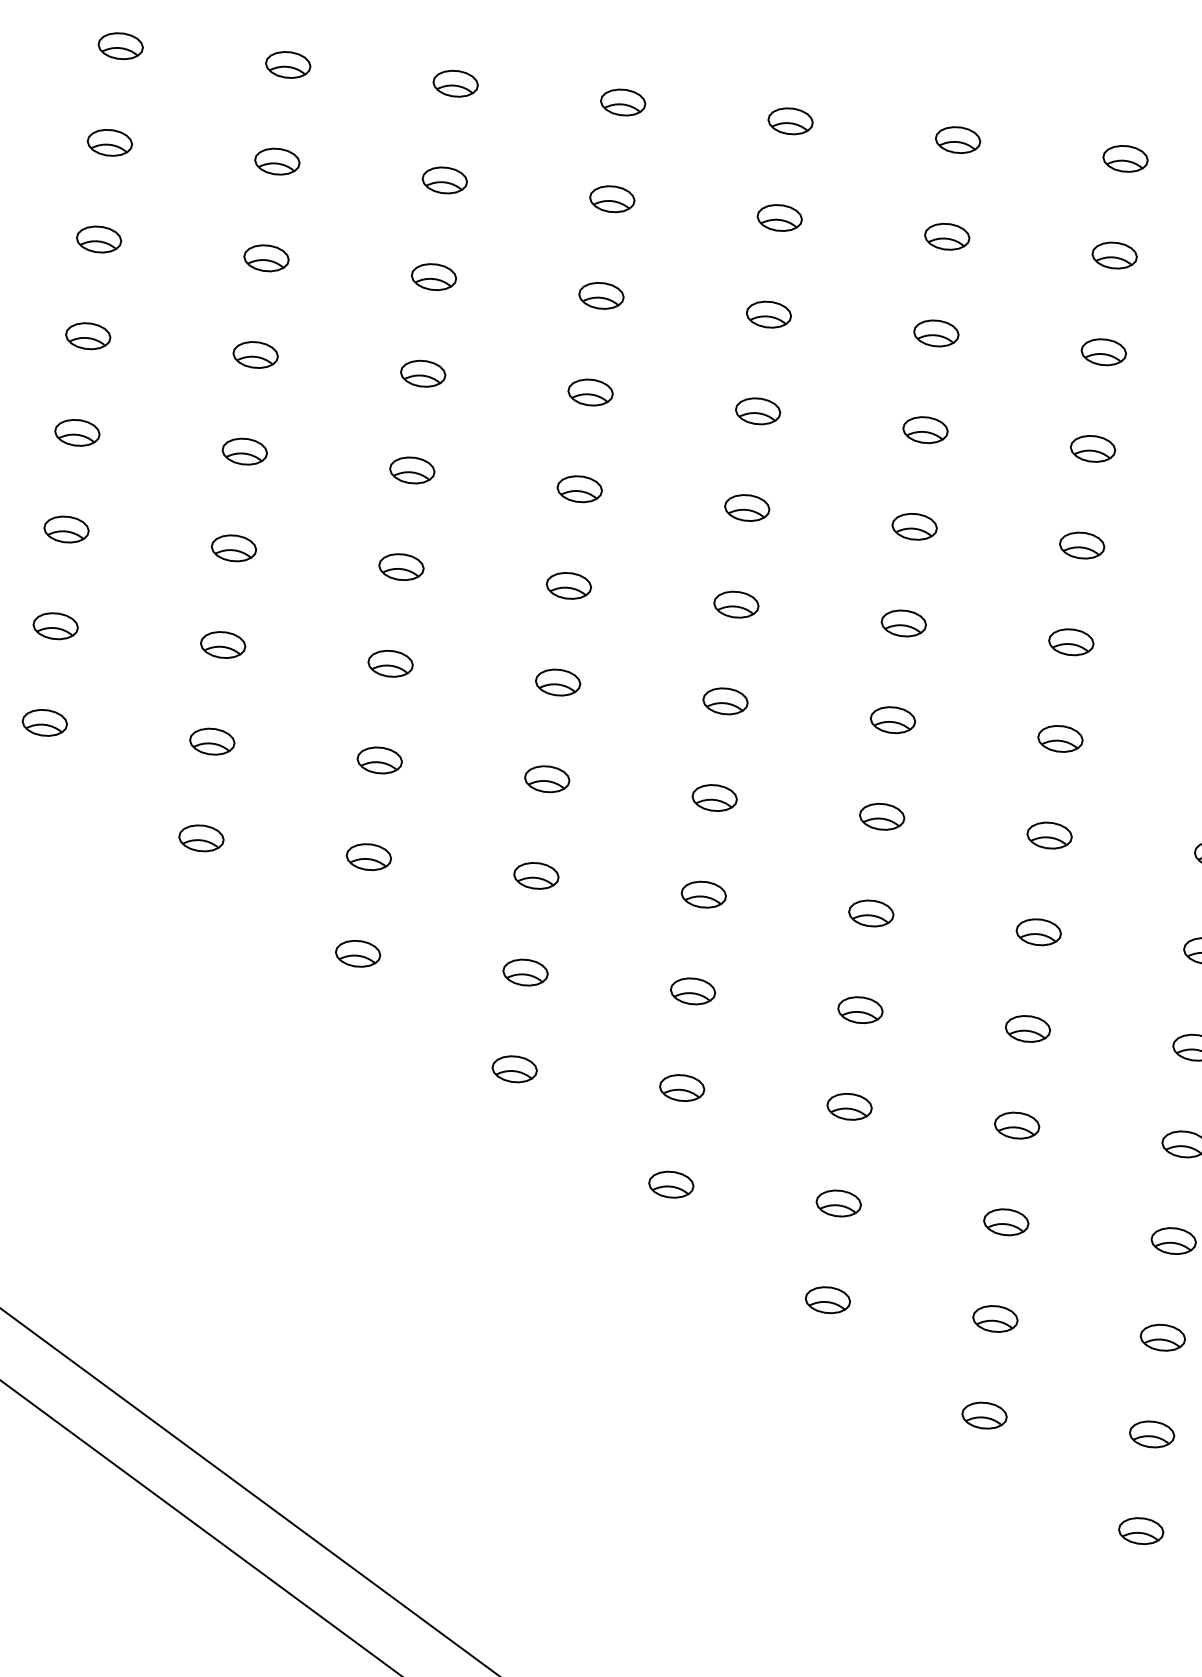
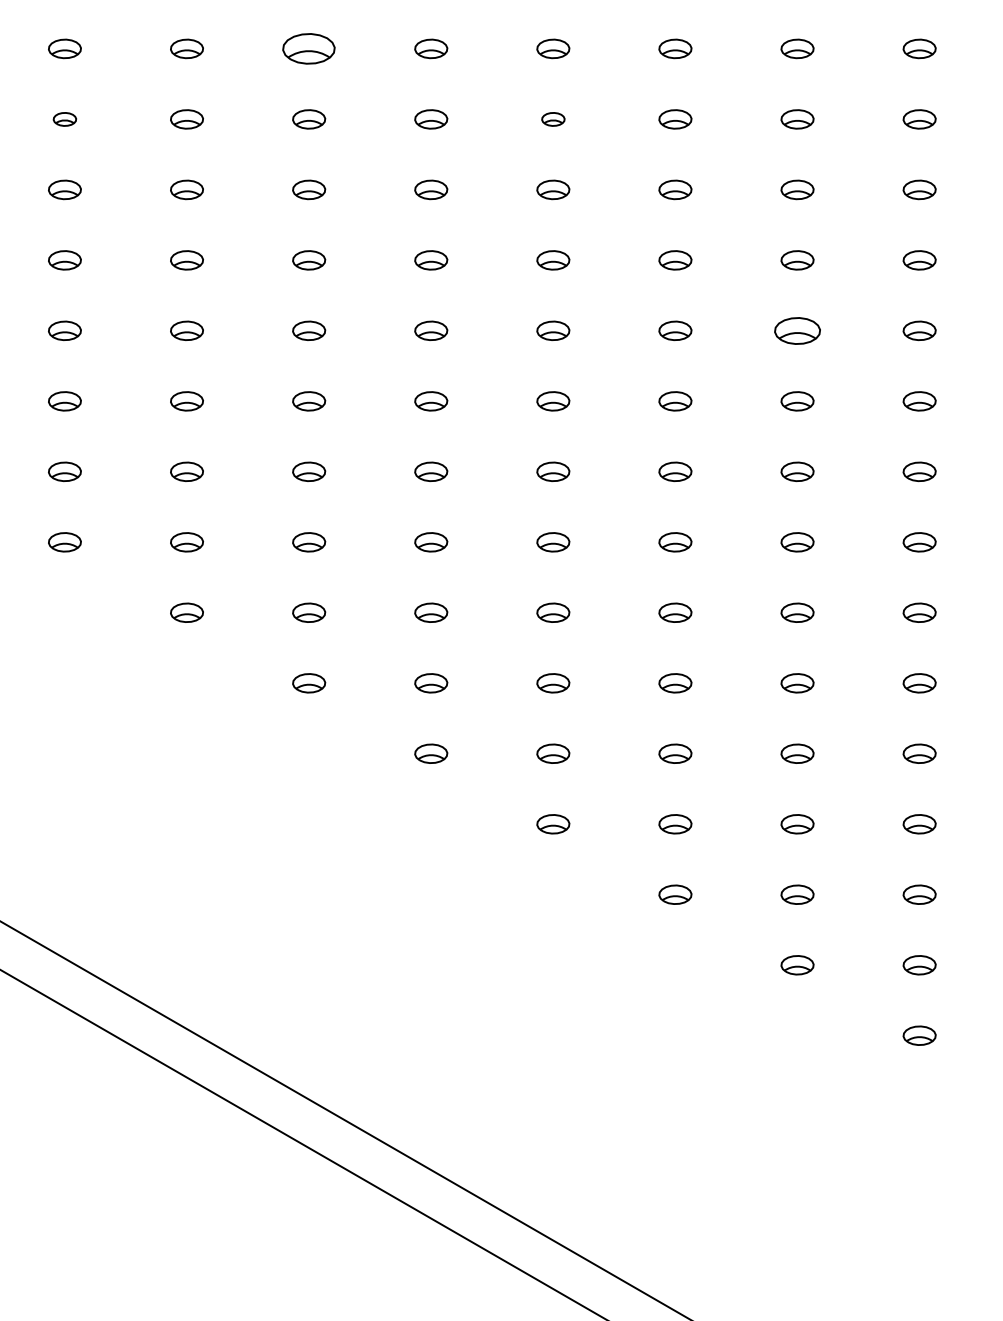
part: (456, 83) -> (309, 48), size x1.6
part: (109, 142) -> (64, 119), size x0.7
part: (779, 218) -> (553, 119), size x0.7
part: (1082, 545) -> (797, 330), size x1.4

